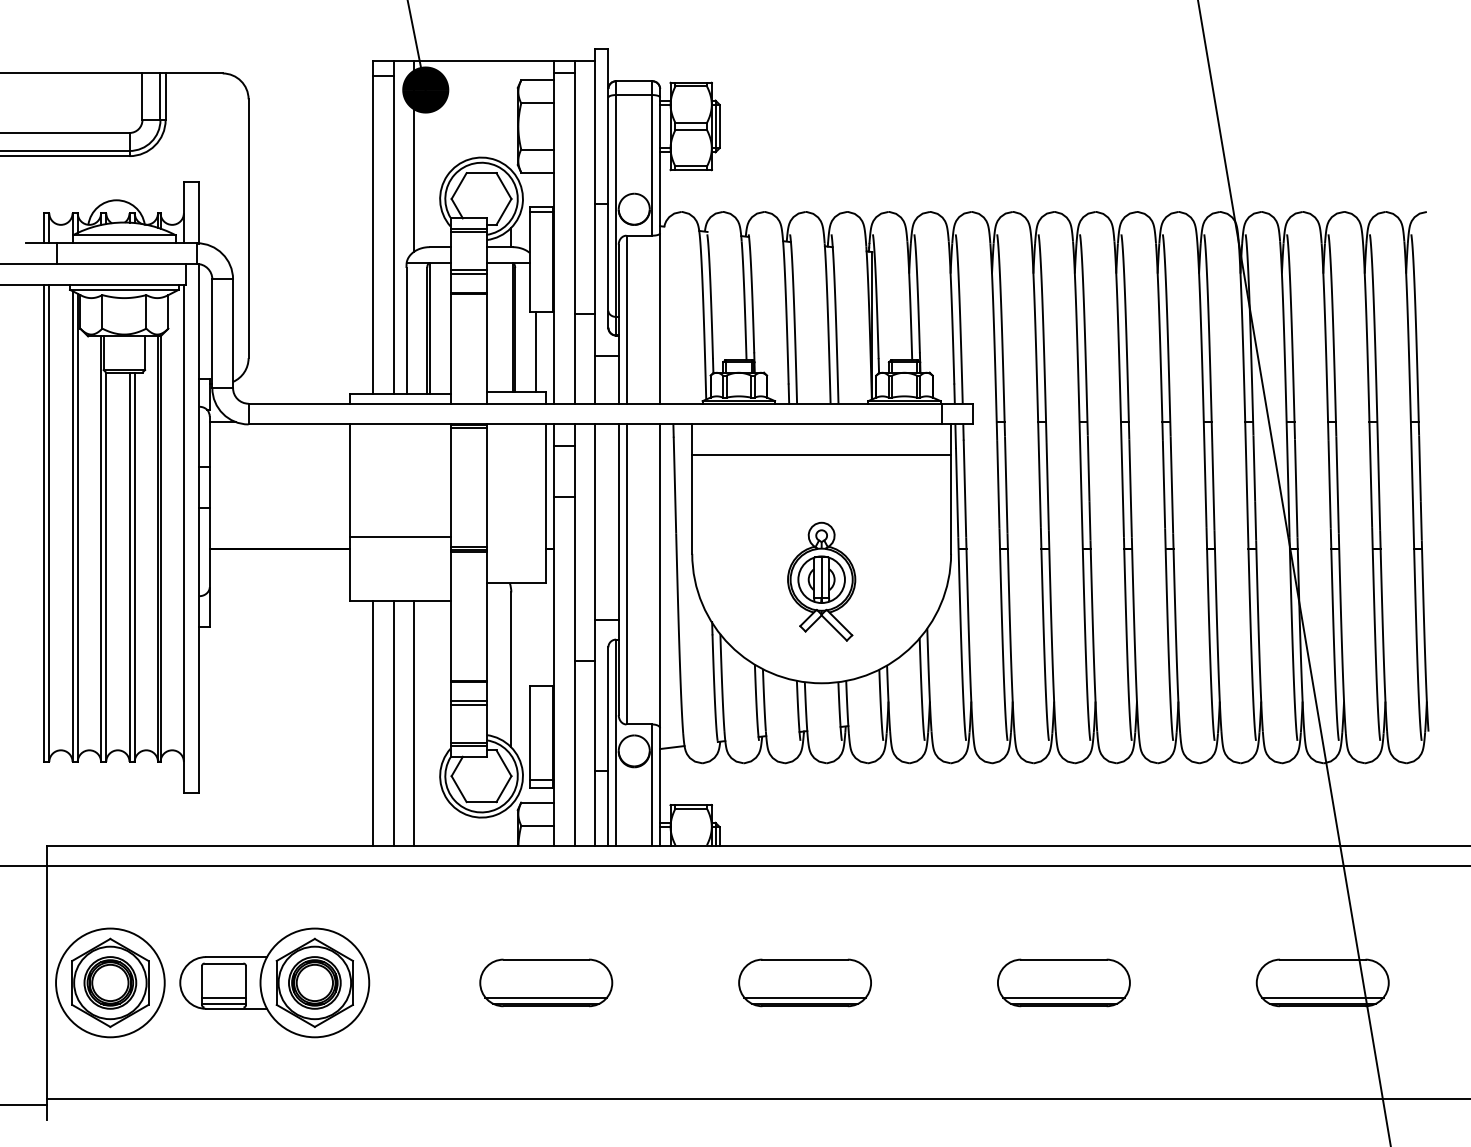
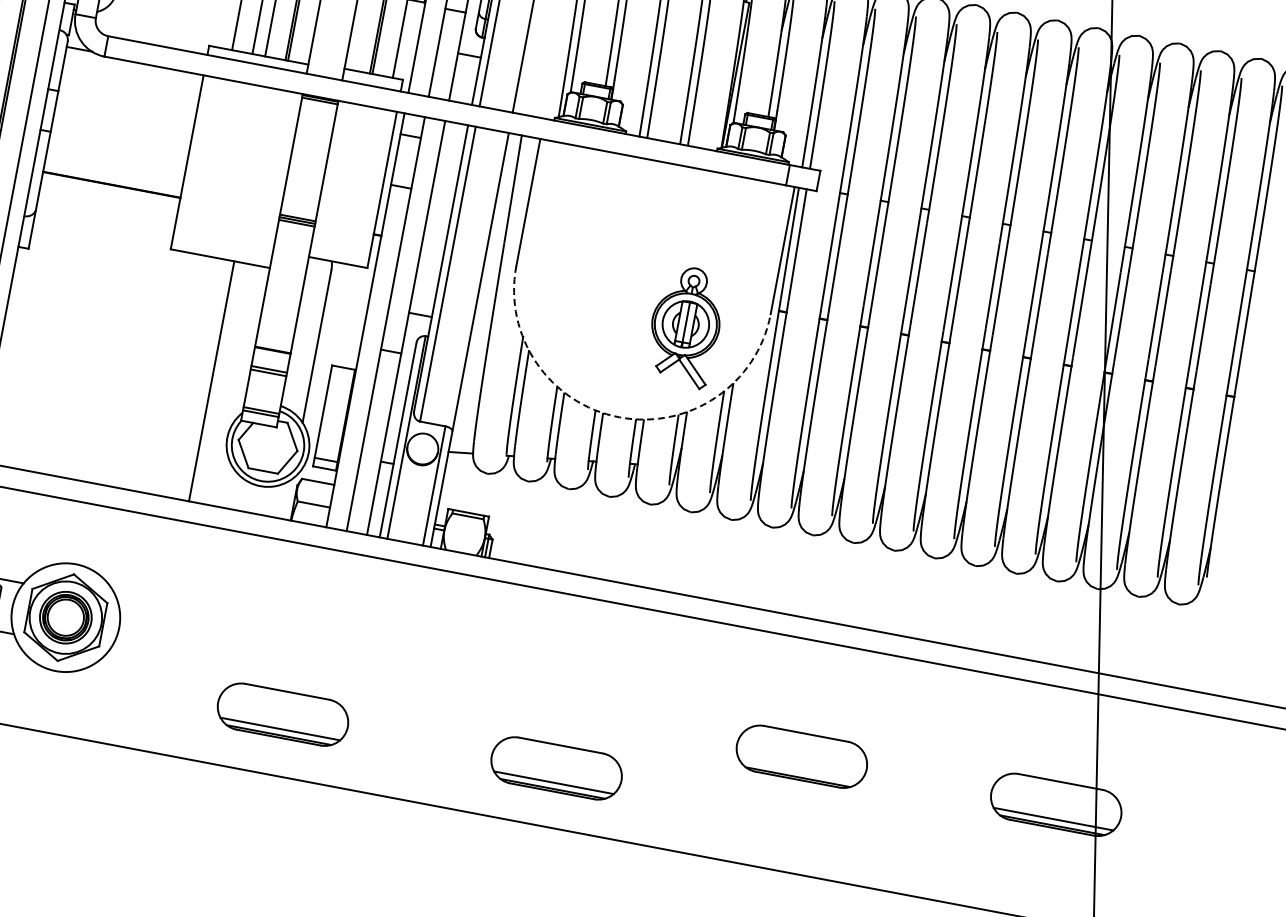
line: (821, 455) -> (661, 193), removed
line: (399, 536) -> (231, 194), removed
part: (821, 581) -> (685, 326), moved
arc: (821, 683) -> (619, 417), solid -> dashed
line: (372, 723) -> (170, 373), removed
line: (393, 723) -> (191, 377), removed
part: (546, 982) -> (283, 714), moved
part: (804, 982) -> (556, 767), moved
line: (1063, 997) -> (798, 770), removed

